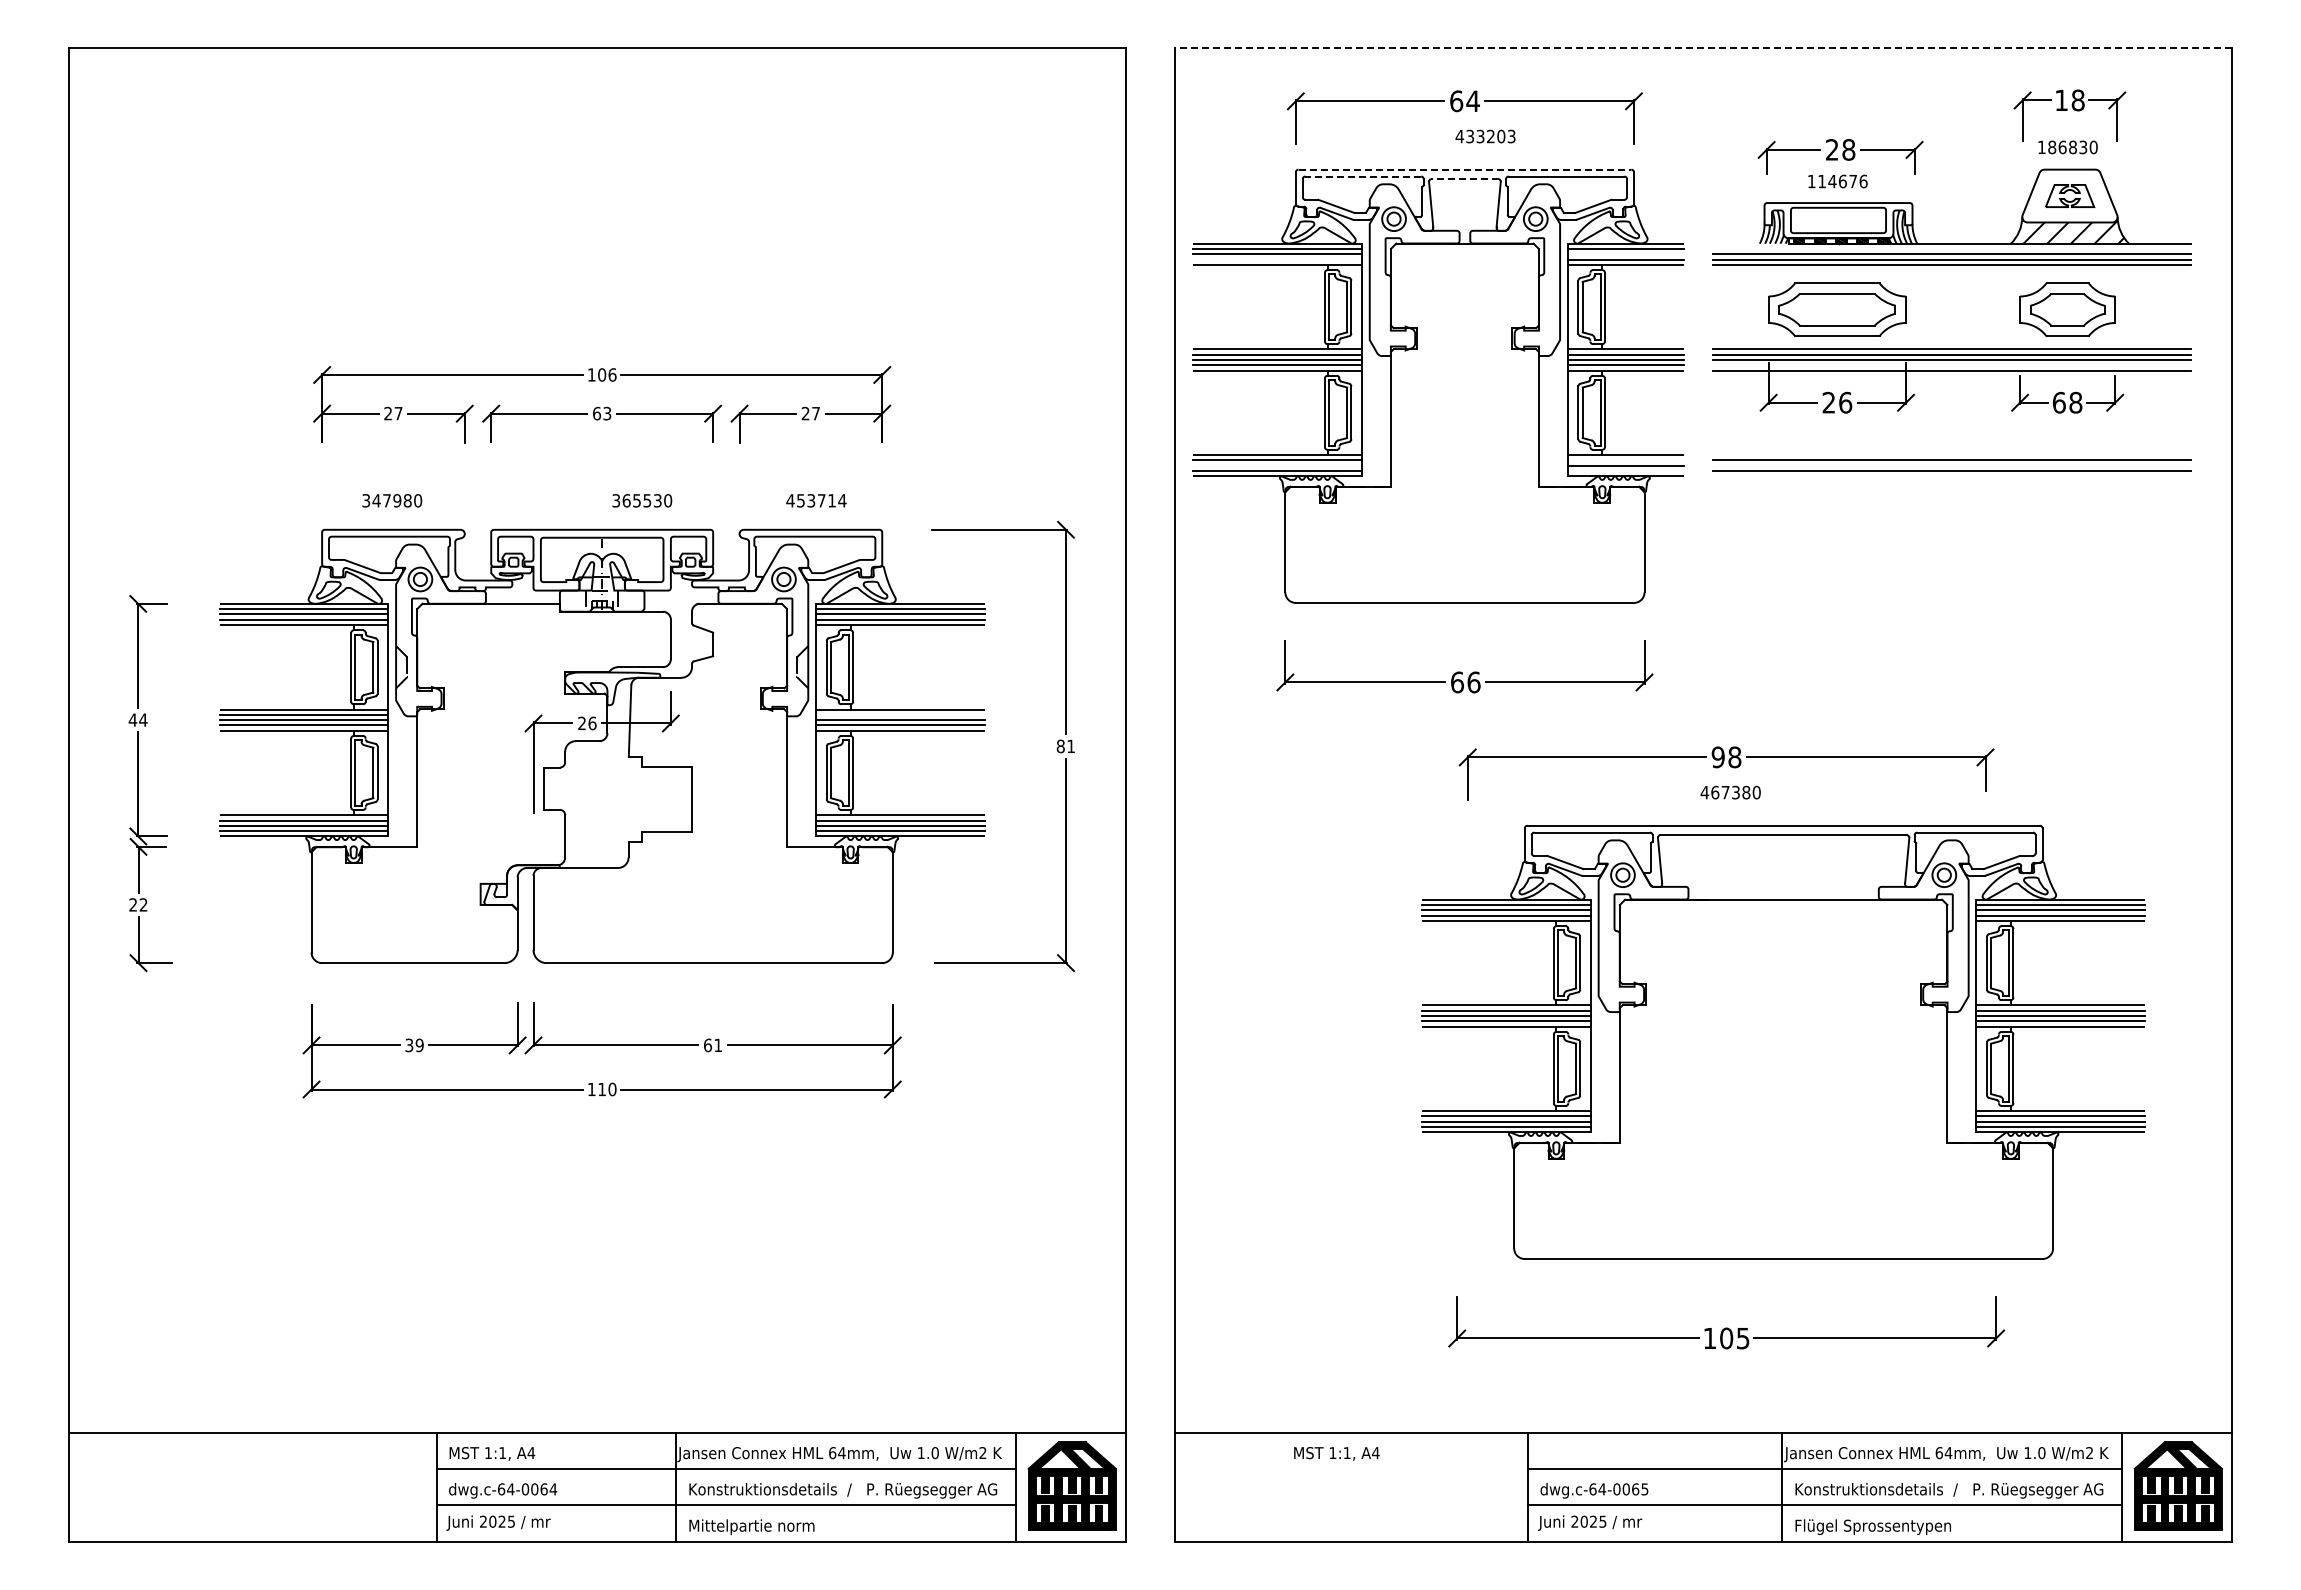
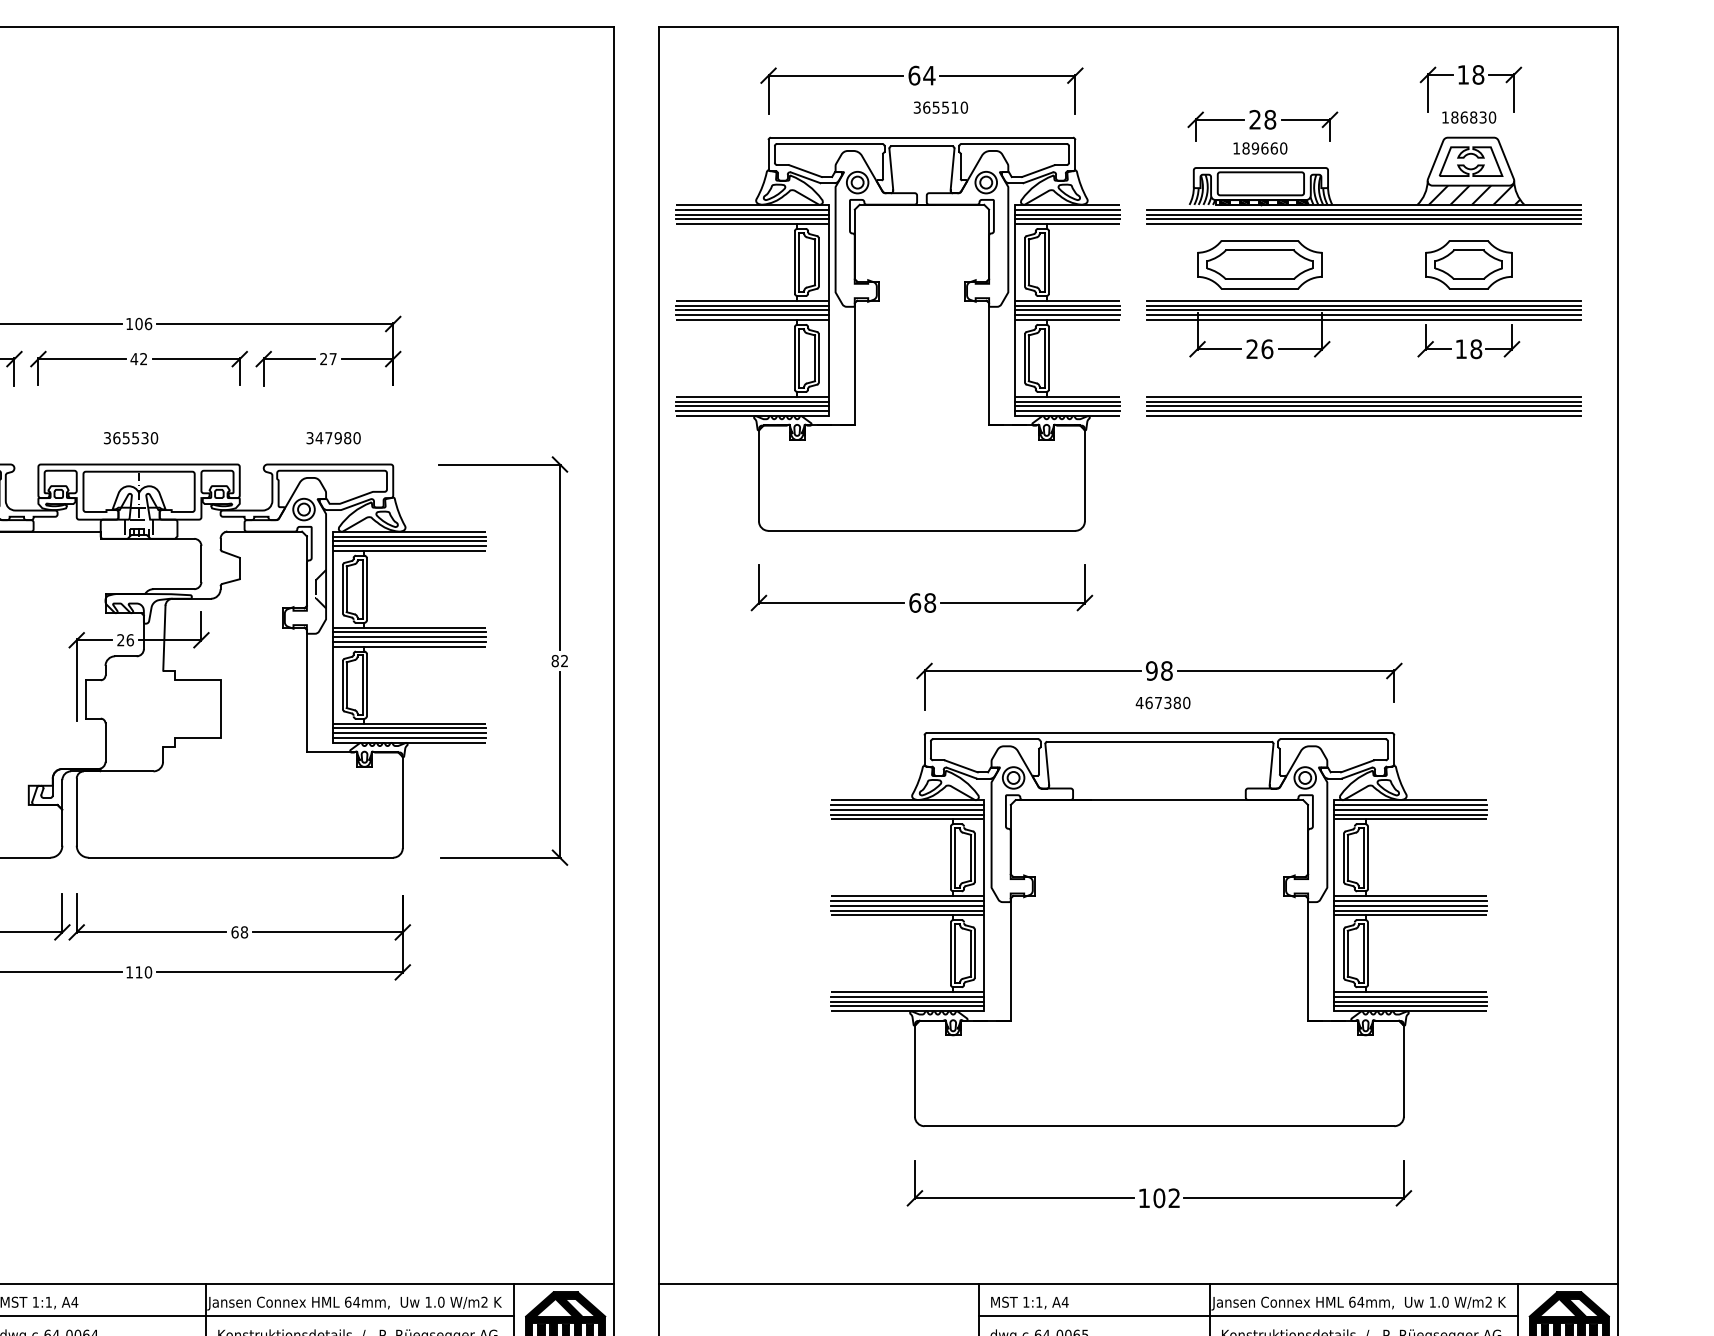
line: (1703, 47) -> (1138, 26), dashed -> solid
text: (1485, 136) -> (940, 107), 433203 -> 365510
line: (1465, 169) -> (922, 137), dashed -> solid
line: (1363, 176) -> (829, 143), dashed -> solid
line: (1464, 179) -> (921, 146), dashed -> solid
text: (1842, 181) -> (1264, 148), 114676 -> 189660
part: (2069, 195) -> (1470, 161), size x1.43
line: (1951, 249) -> (1363, 210), added
line: (1625, 254) -> (1067, 214), added
line: (1277, 259) -> (751, 219), added
line: (1951, 365) -> (1363, 315), added
text: (2058, 402) -> (1460, 348), 68 -> 18
text: (601, 413) -> (138, 358), 63 -> 42
line: (1951, 455) -> (1363, 397), added
line: (1625, 460) -> (1067, 401), added
line: (1277, 465) -> (751, 406), added
line: (1951, 465) -> (1363, 406), added
line: (1625, 470) -> (1067, 410), added
line: (1951, 476) -> (1363, 416), added
text: (642, 500) -> (131, 437), moved
text: (816, 500) -> (333, 437), 453714 -> 347980
text: (1473, 682) -> (929, 603), 66 -> 68
line: (900, 714) -> (409, 632), added
text: (1070, 745) -> (564, 660), 81 -> 82
part: (1783, 1041) -> (1159, 928), moved
text: (718, 1045) -> (244, 932), 61 -> 68
text: (1742, 1338) -> (1173, 1198), 105 -> 102
text: (1336, 1453) -> (1029, 1302), moved

